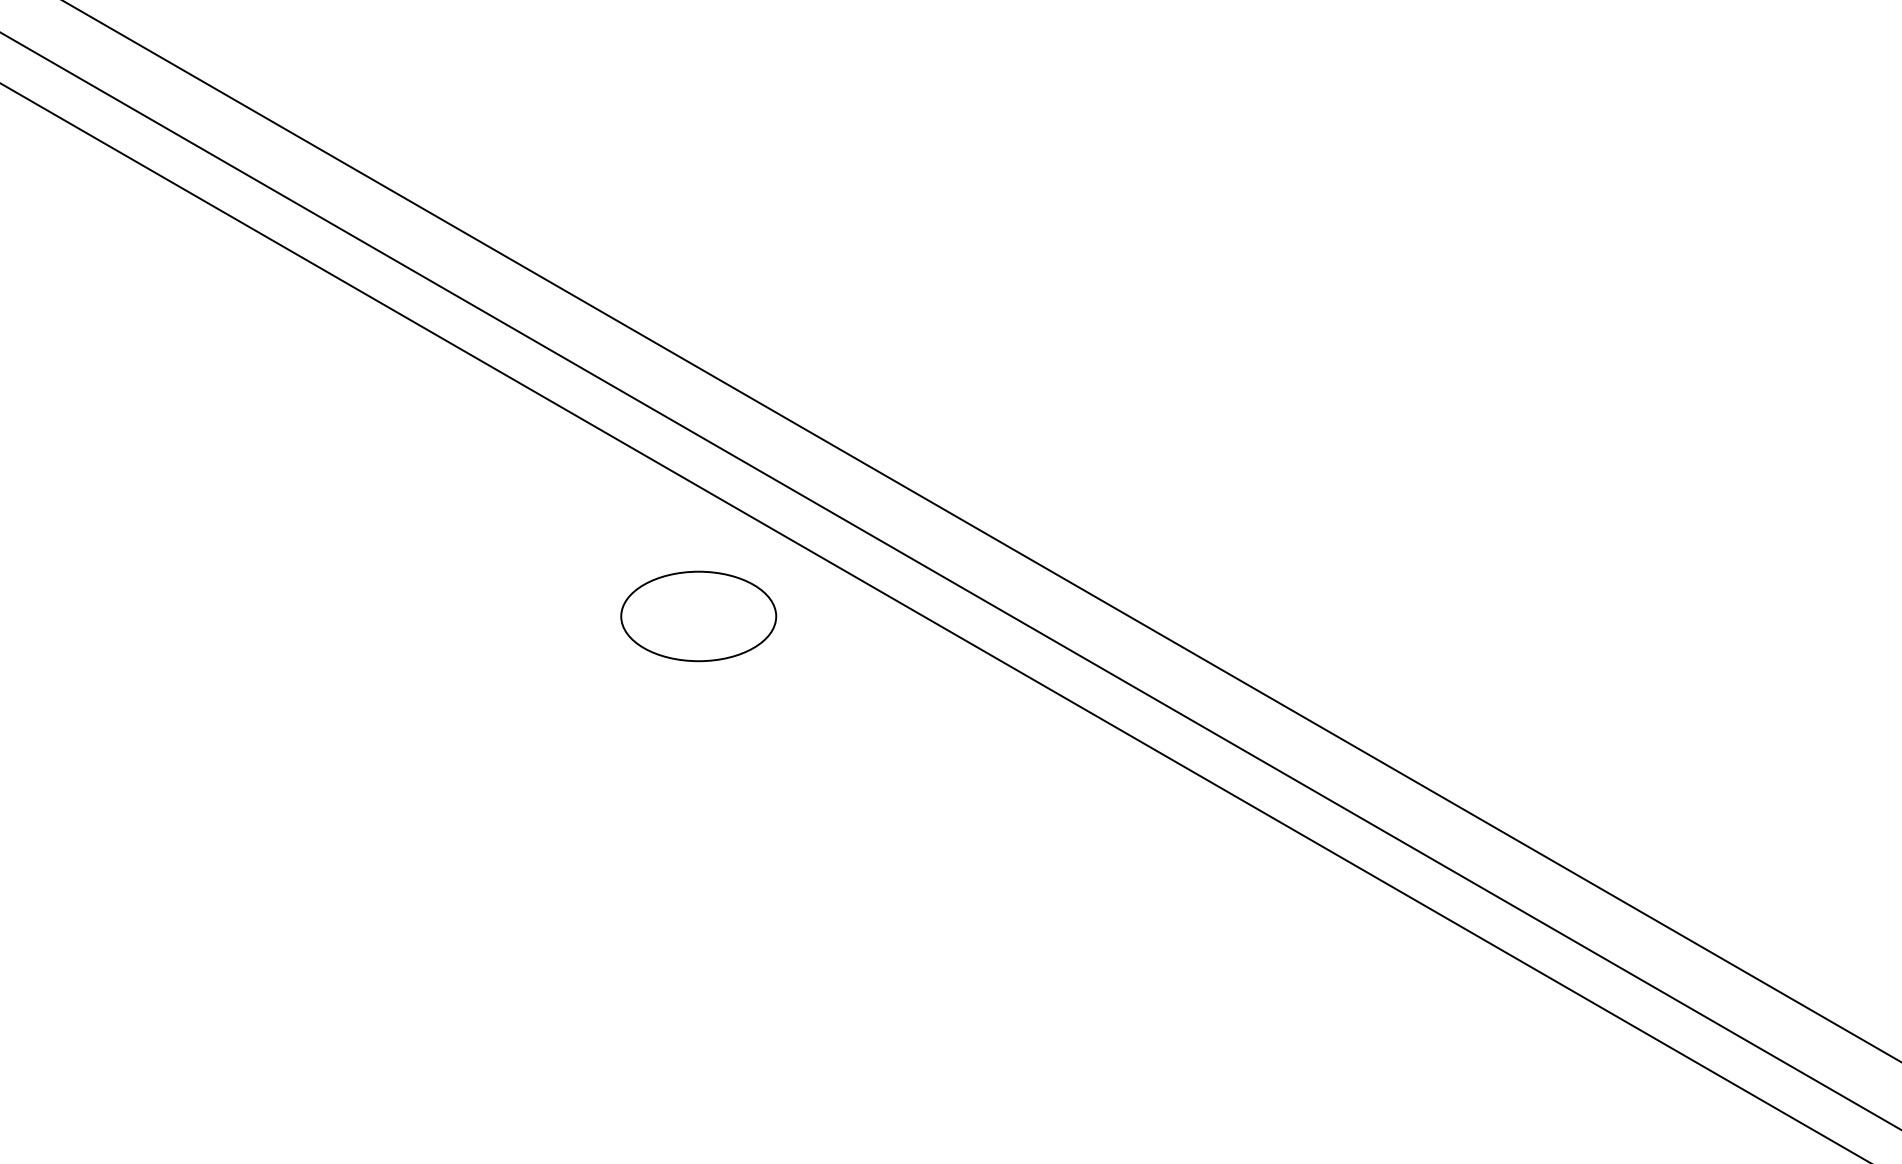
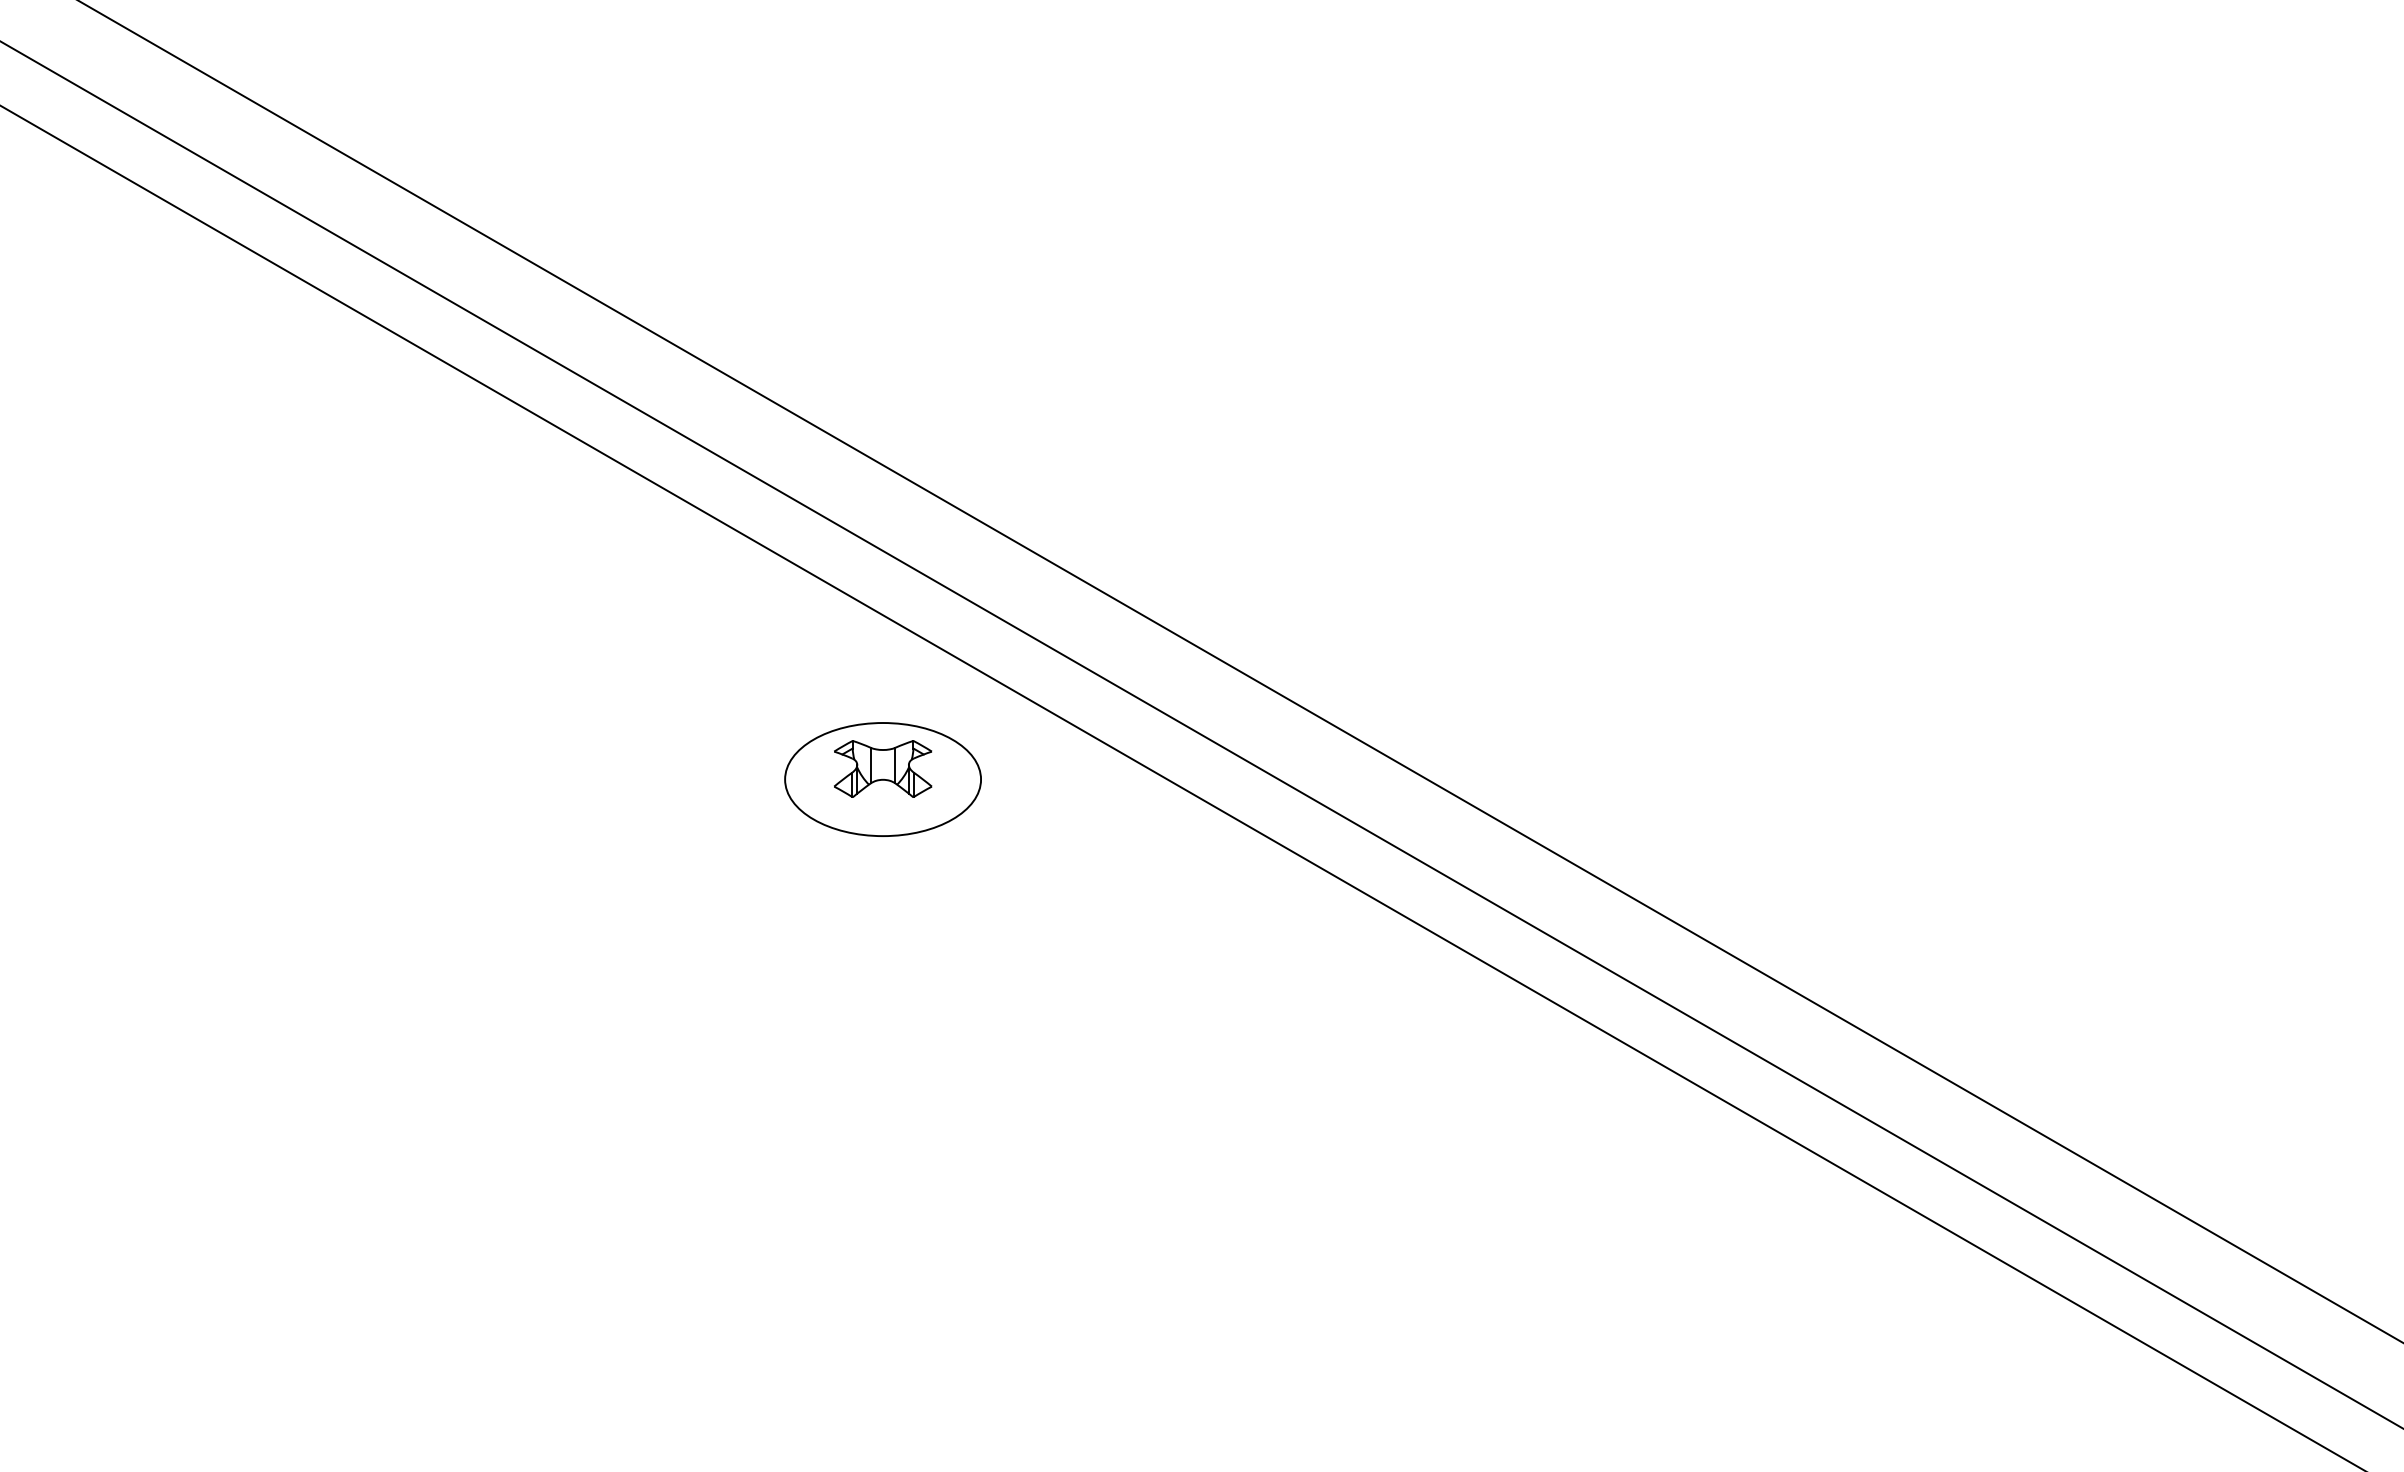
part: (699, 607) -> (883, 768), added

